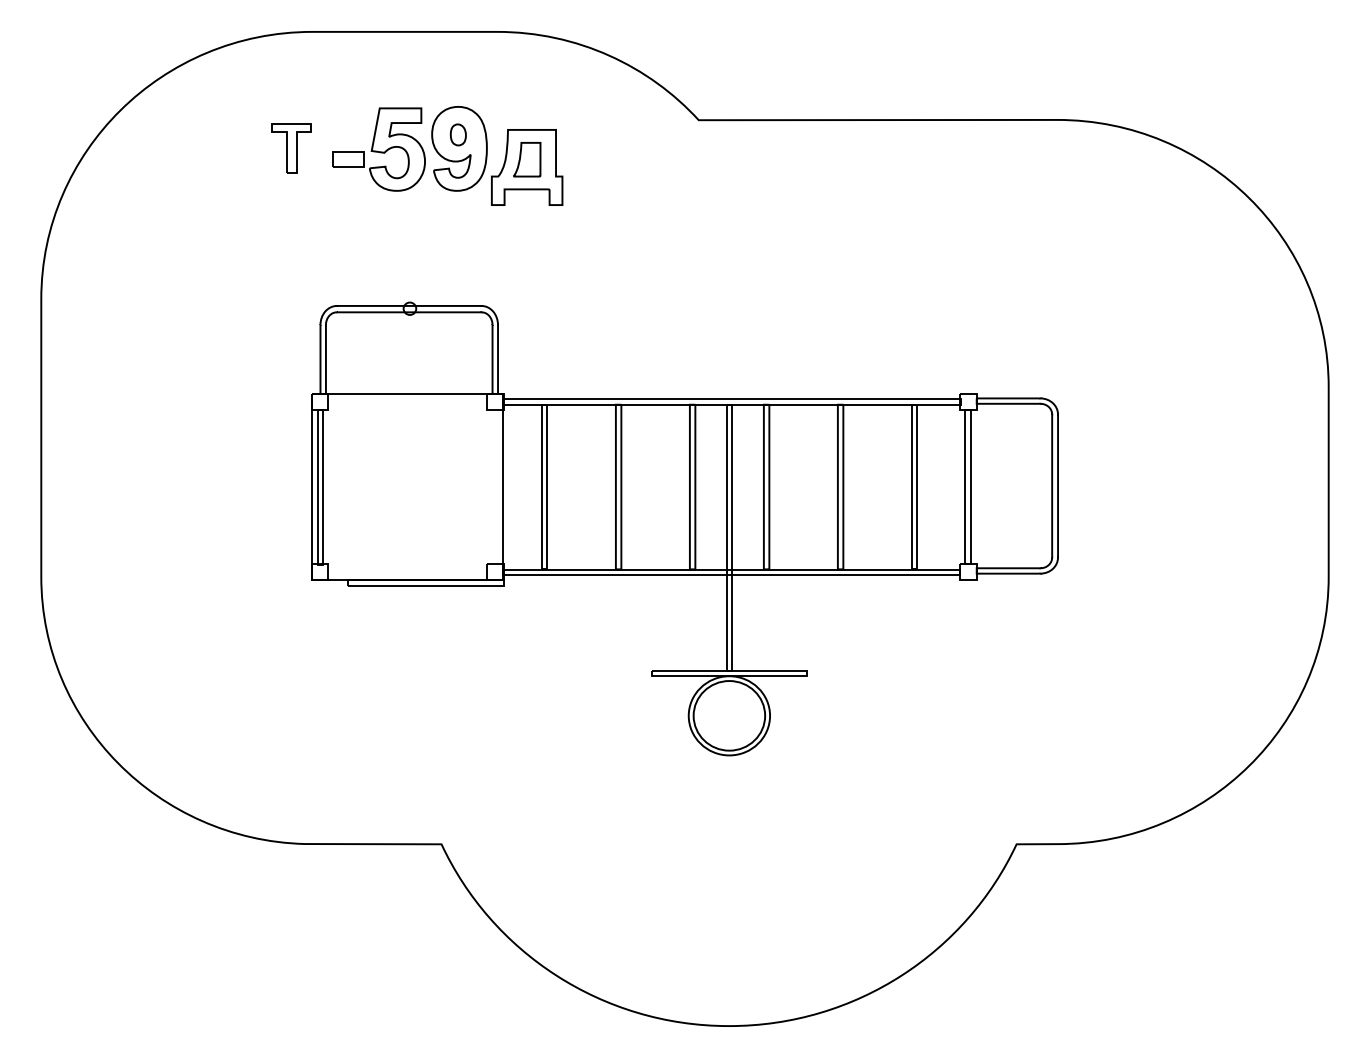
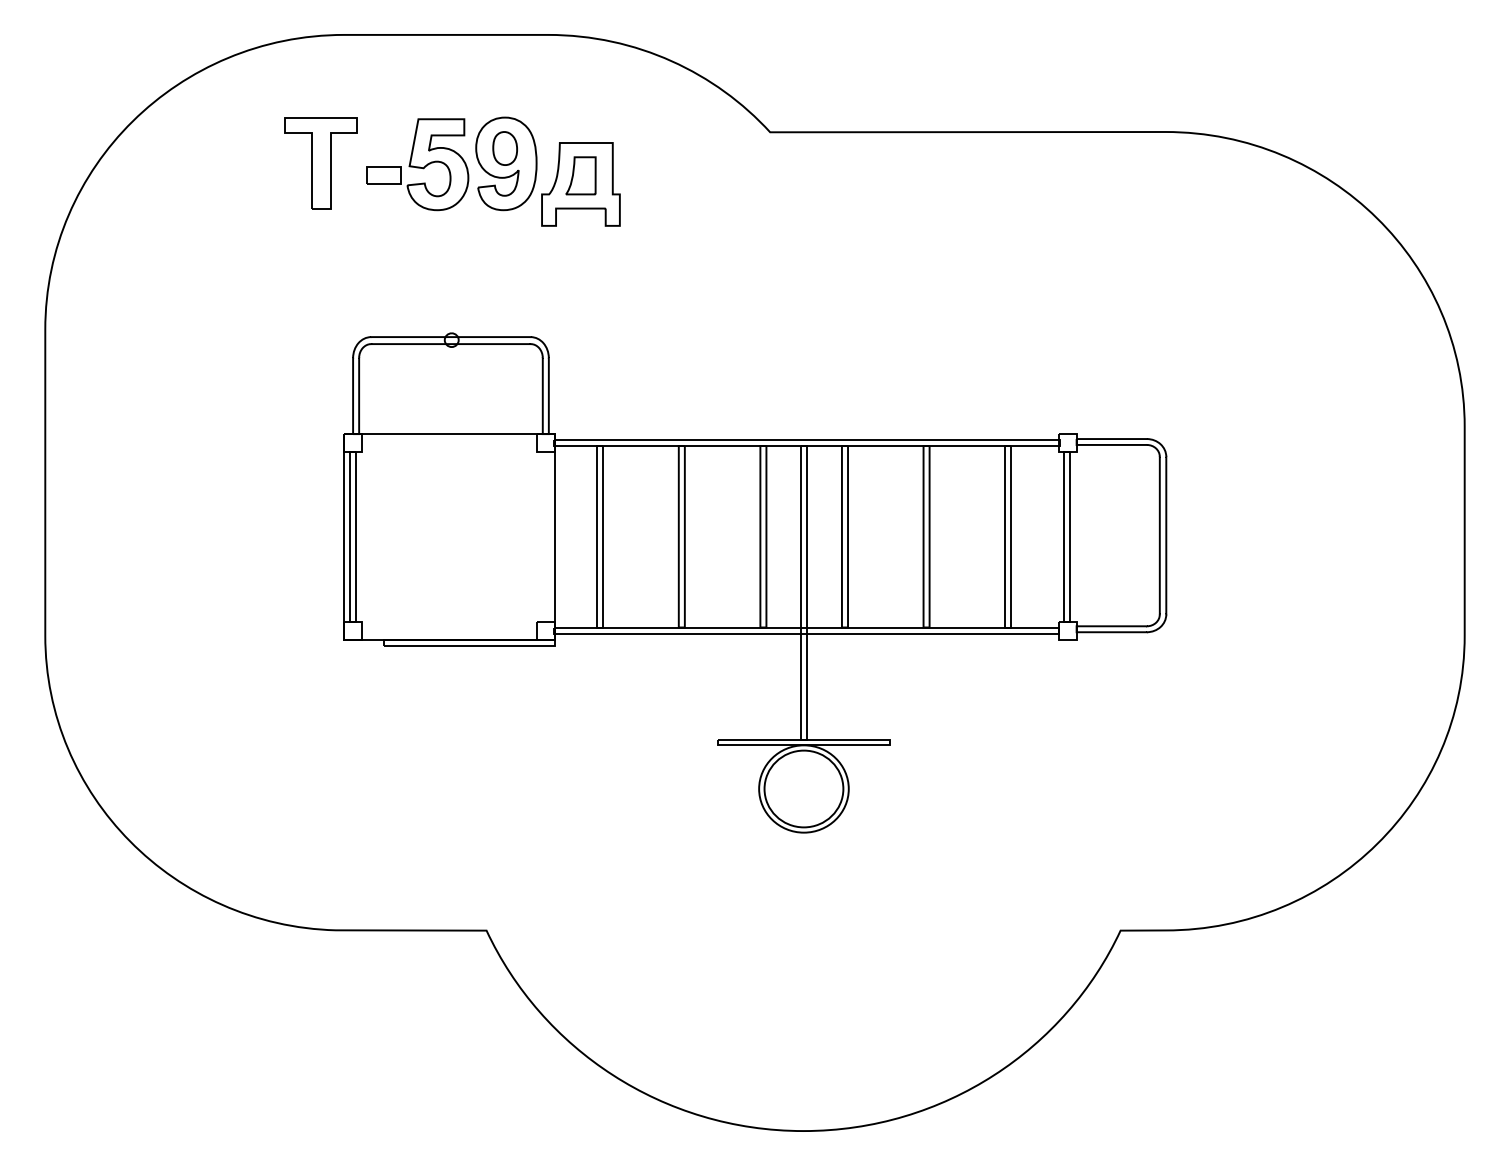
part: (457, 134) -> (504, 148), size x1.43
part: (290, 148) -> (320, 163), size x1.67

